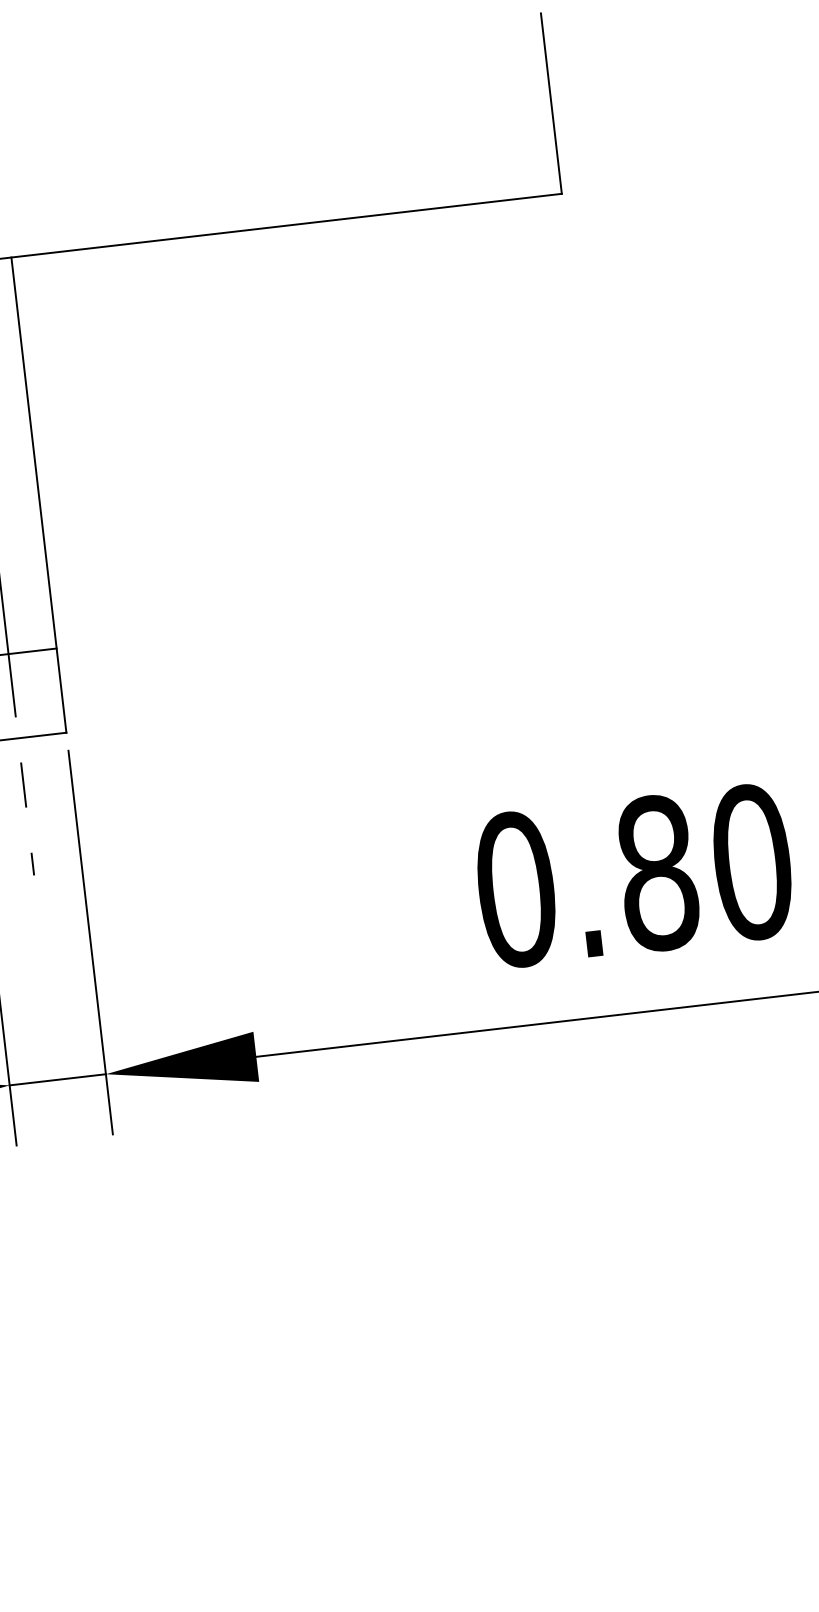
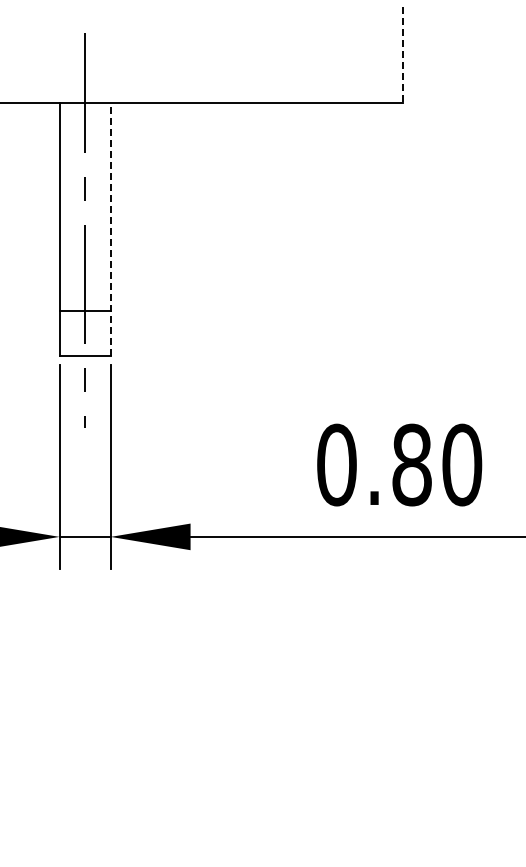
line: (550, 104) -> (402, 55), solid -> dashed
line: (38, 493) -> (110, 228), solid -> dashed

